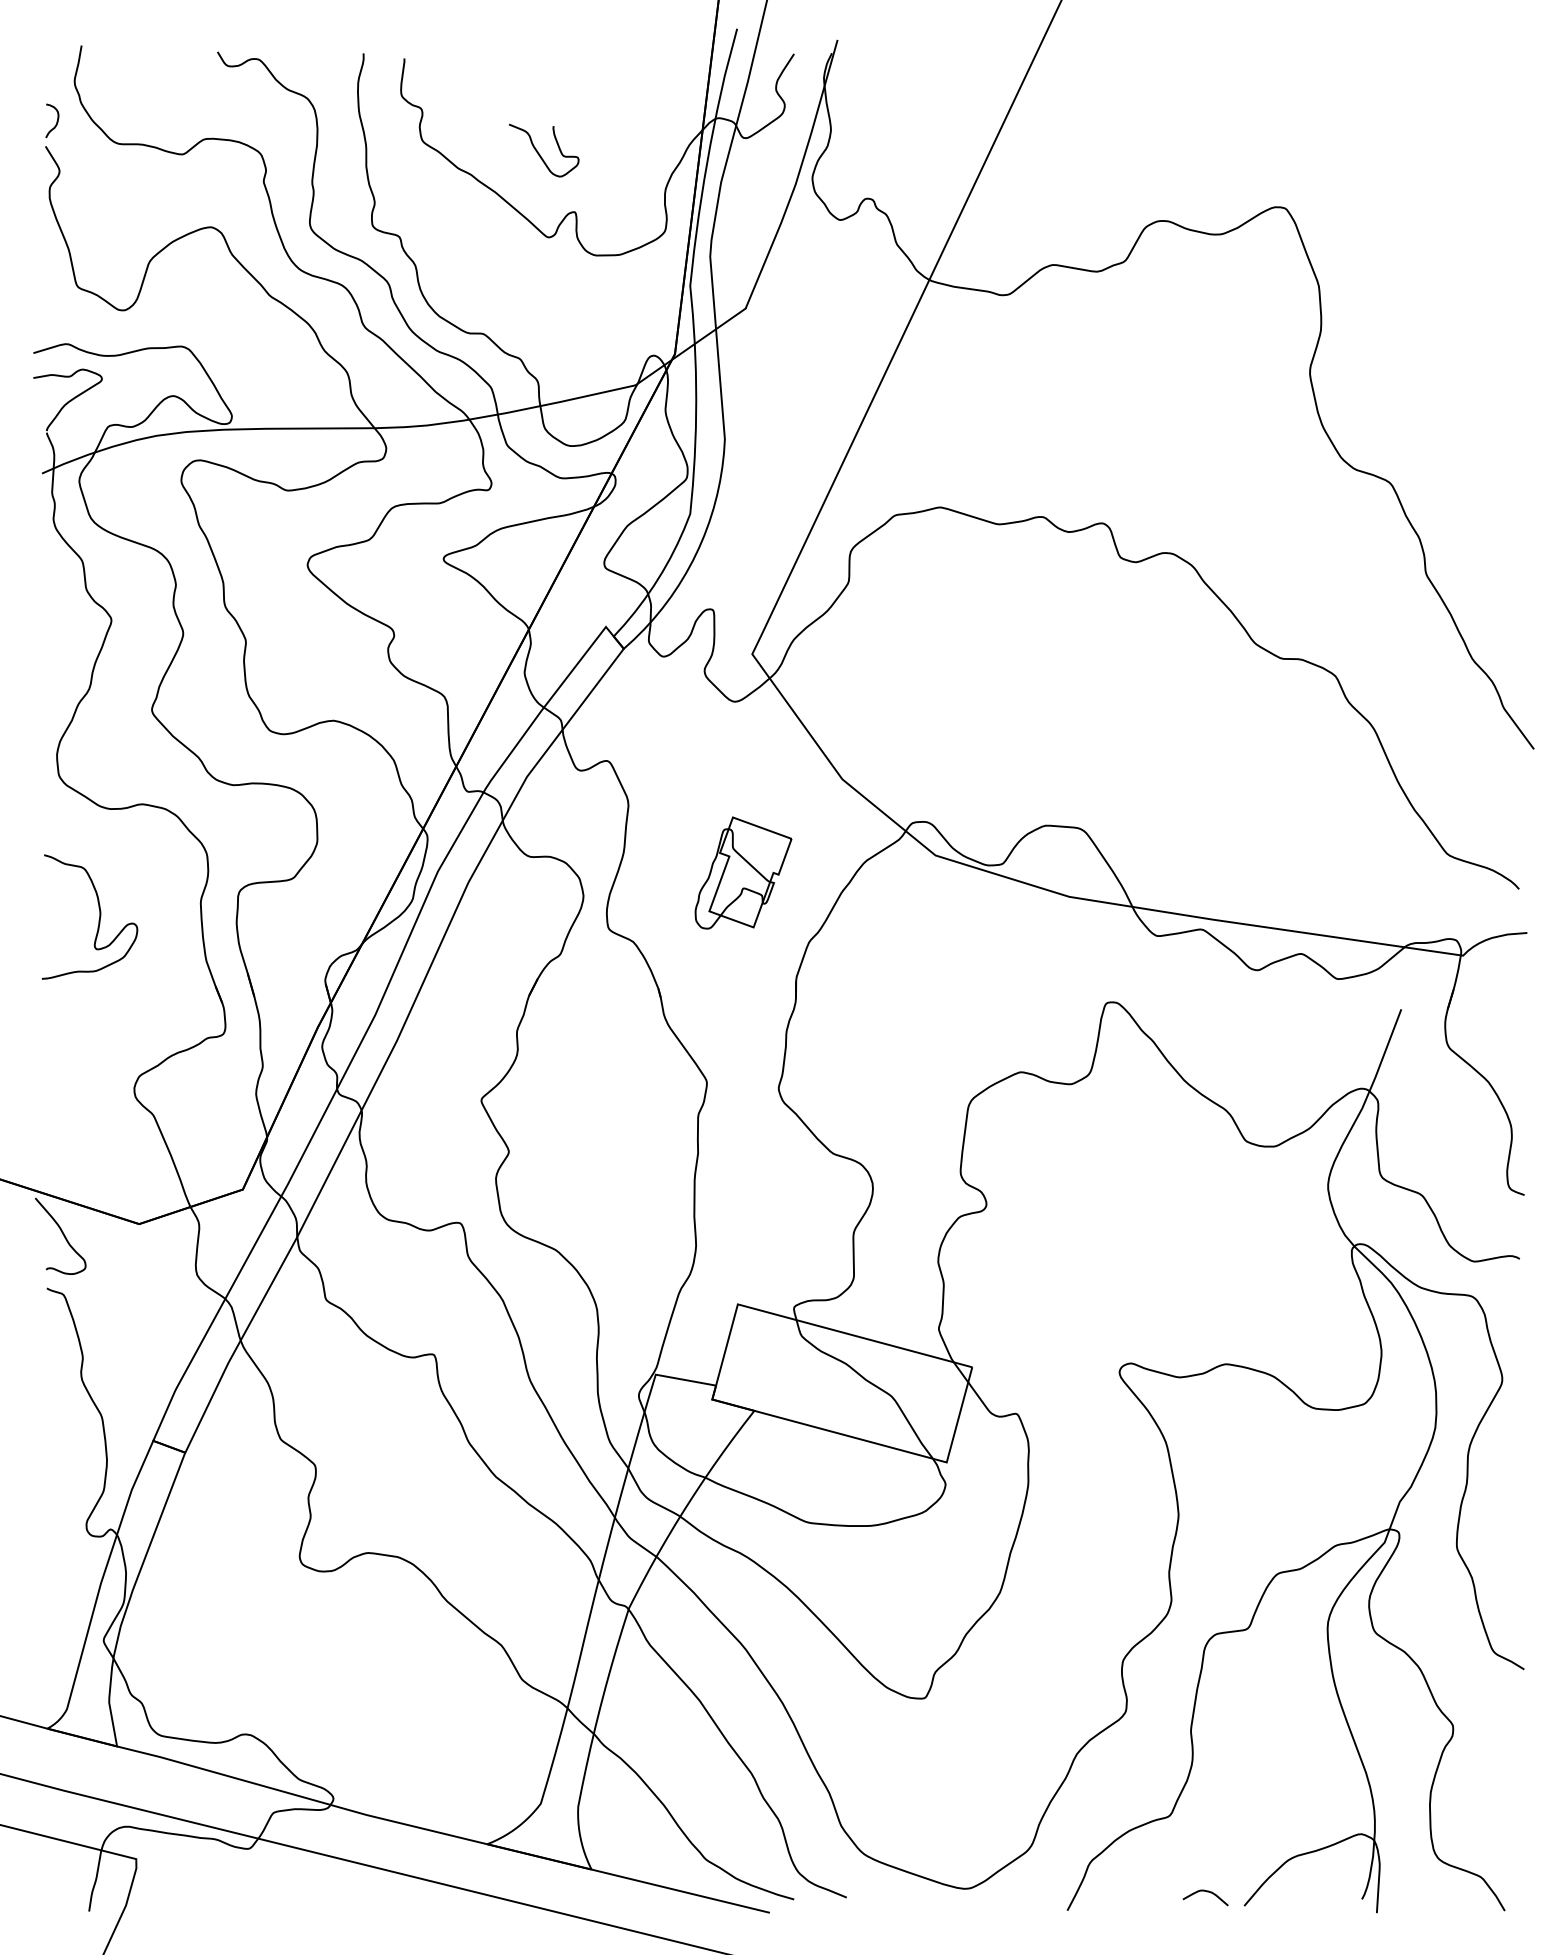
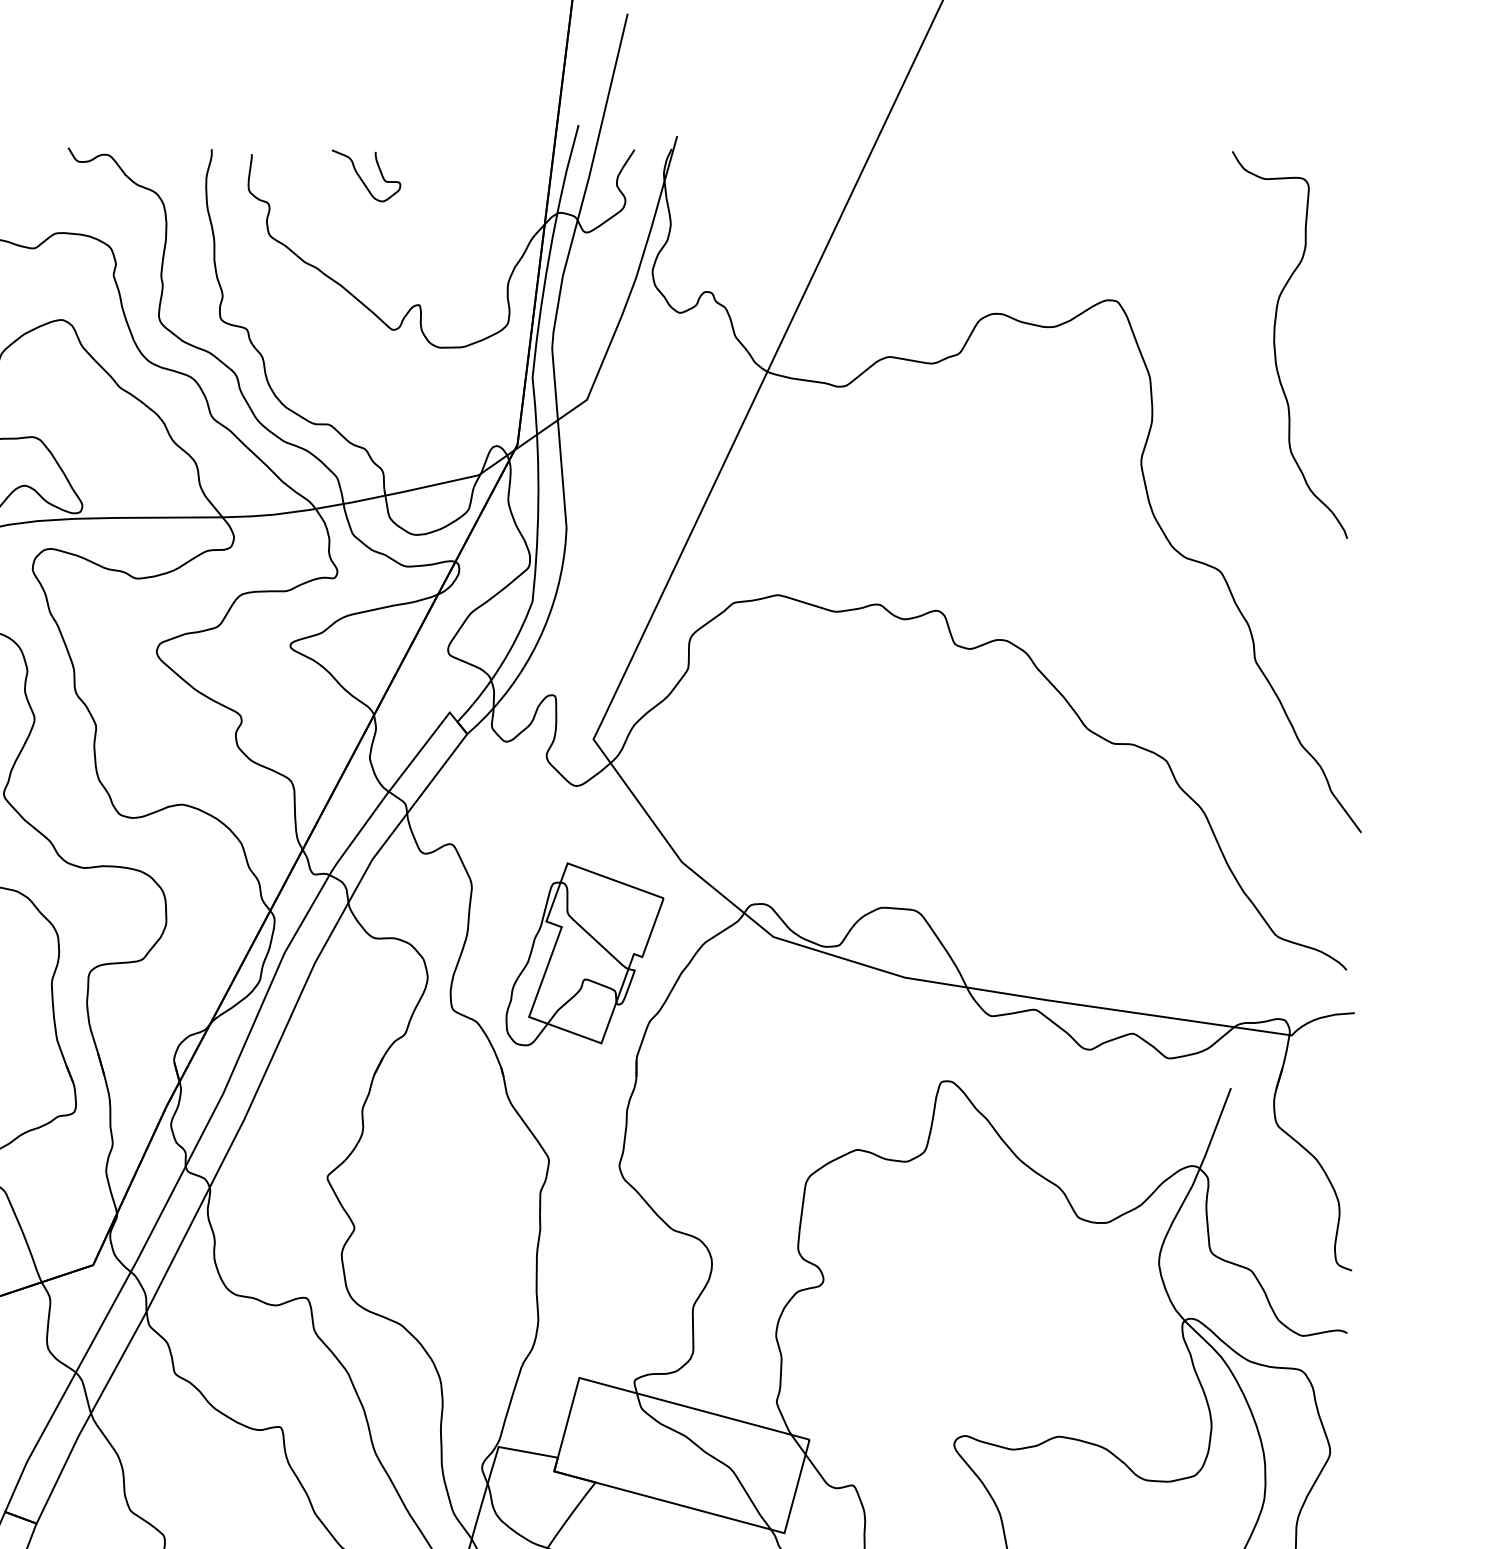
curve: (540, 154) -> (362, 179), moved
curve: (1446, 252) -> (1275, 344), added
part: (743, 872) -> (584, 953), size x1.67

